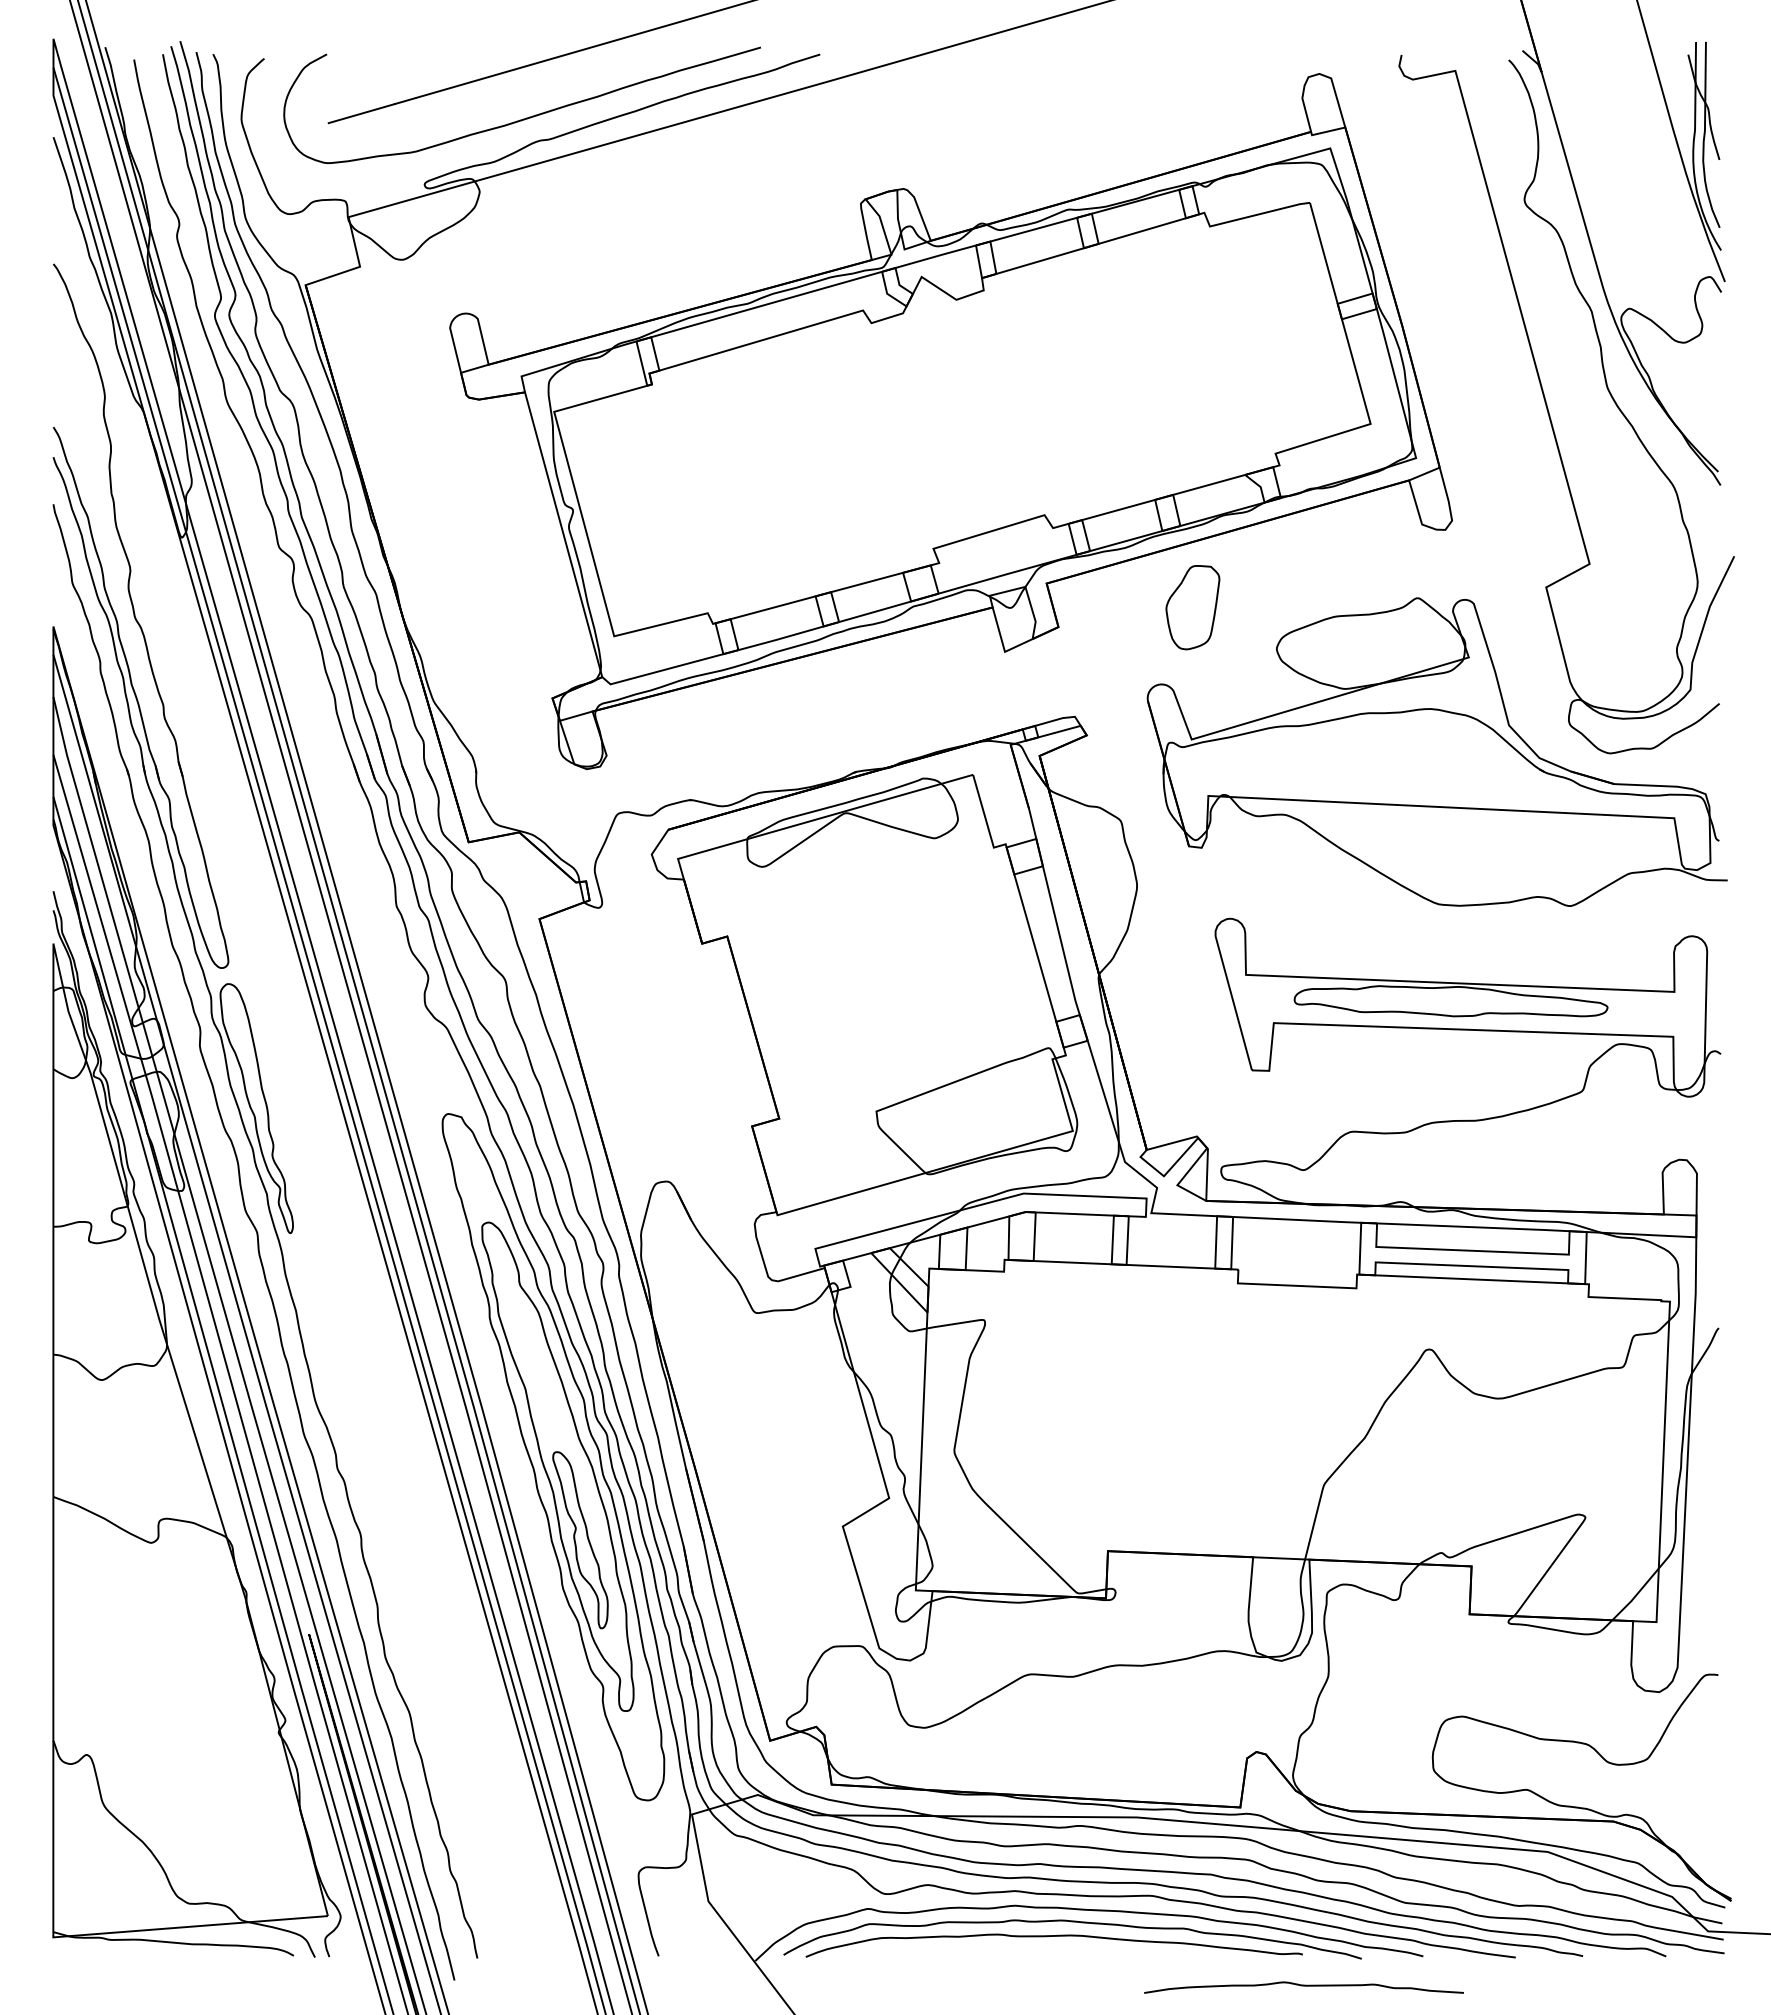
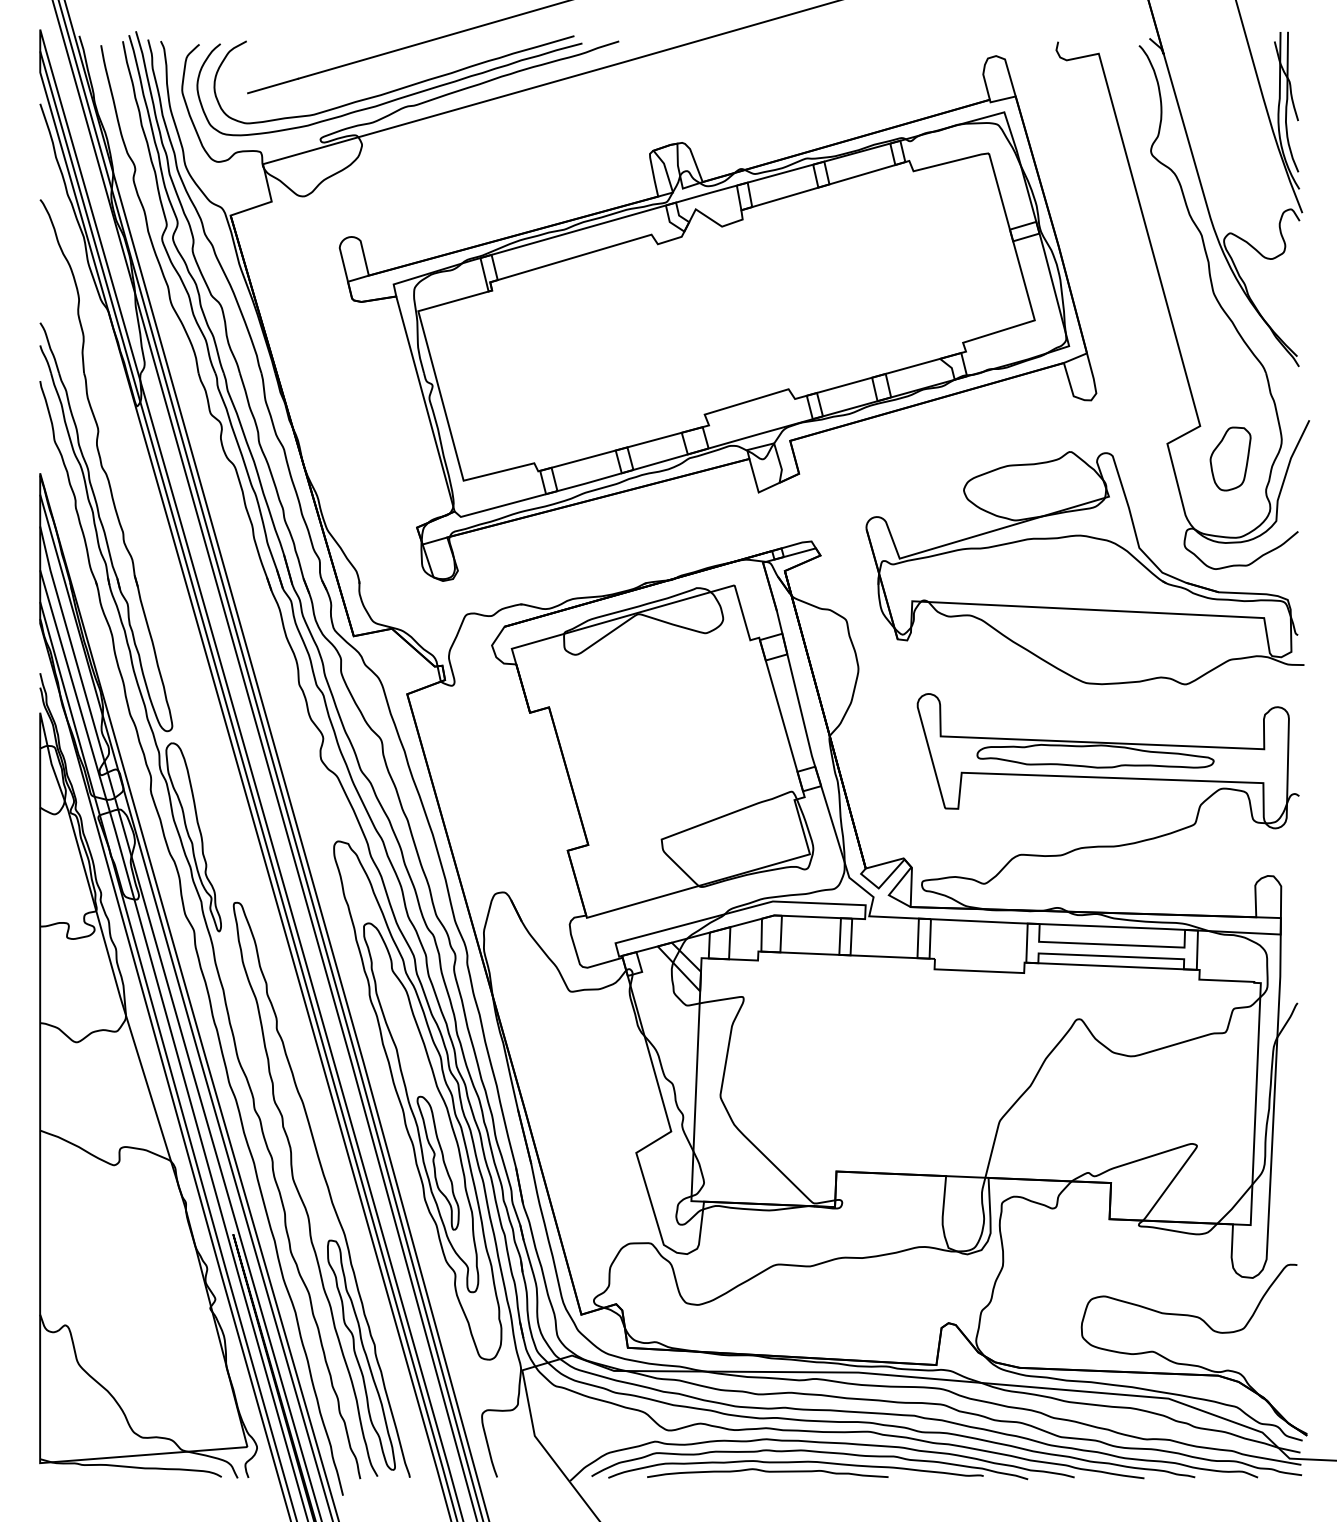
curve: (521, 131) -> (393, 99), added
part: (1192, 607) -> (1230, 458), moved
part: (433, 1572) -> (327, 1187), added
curve: (1303, 1986) -> (767, 1472), moved

